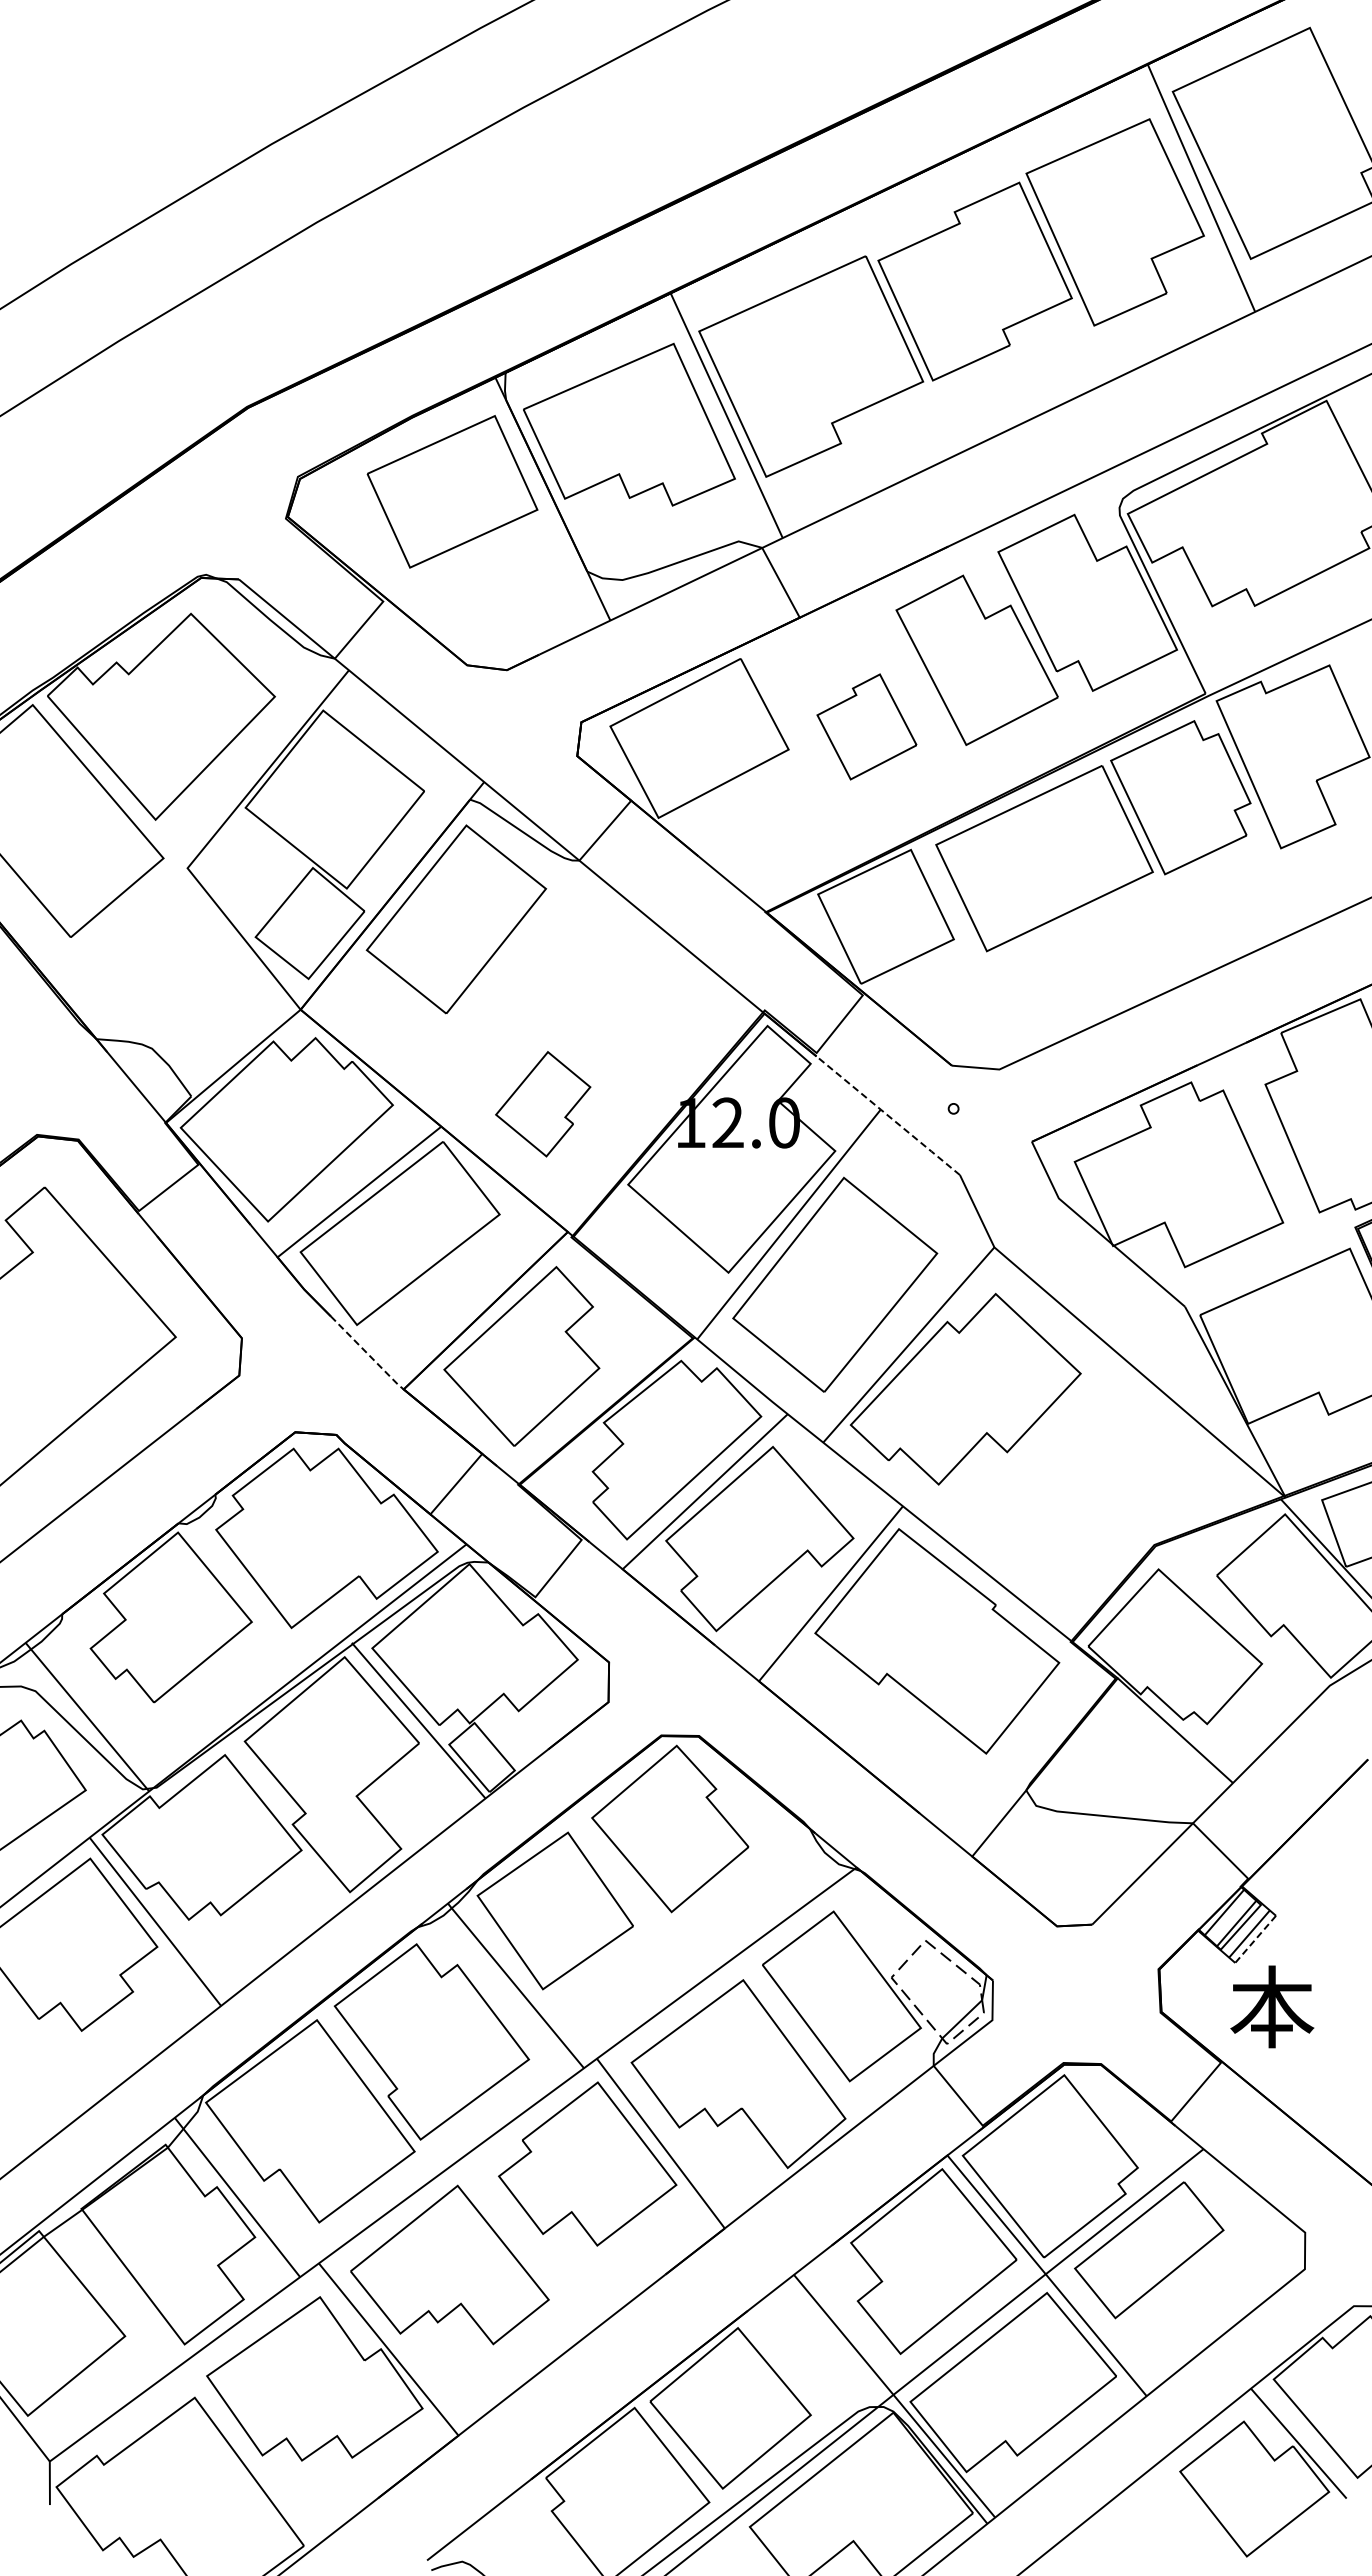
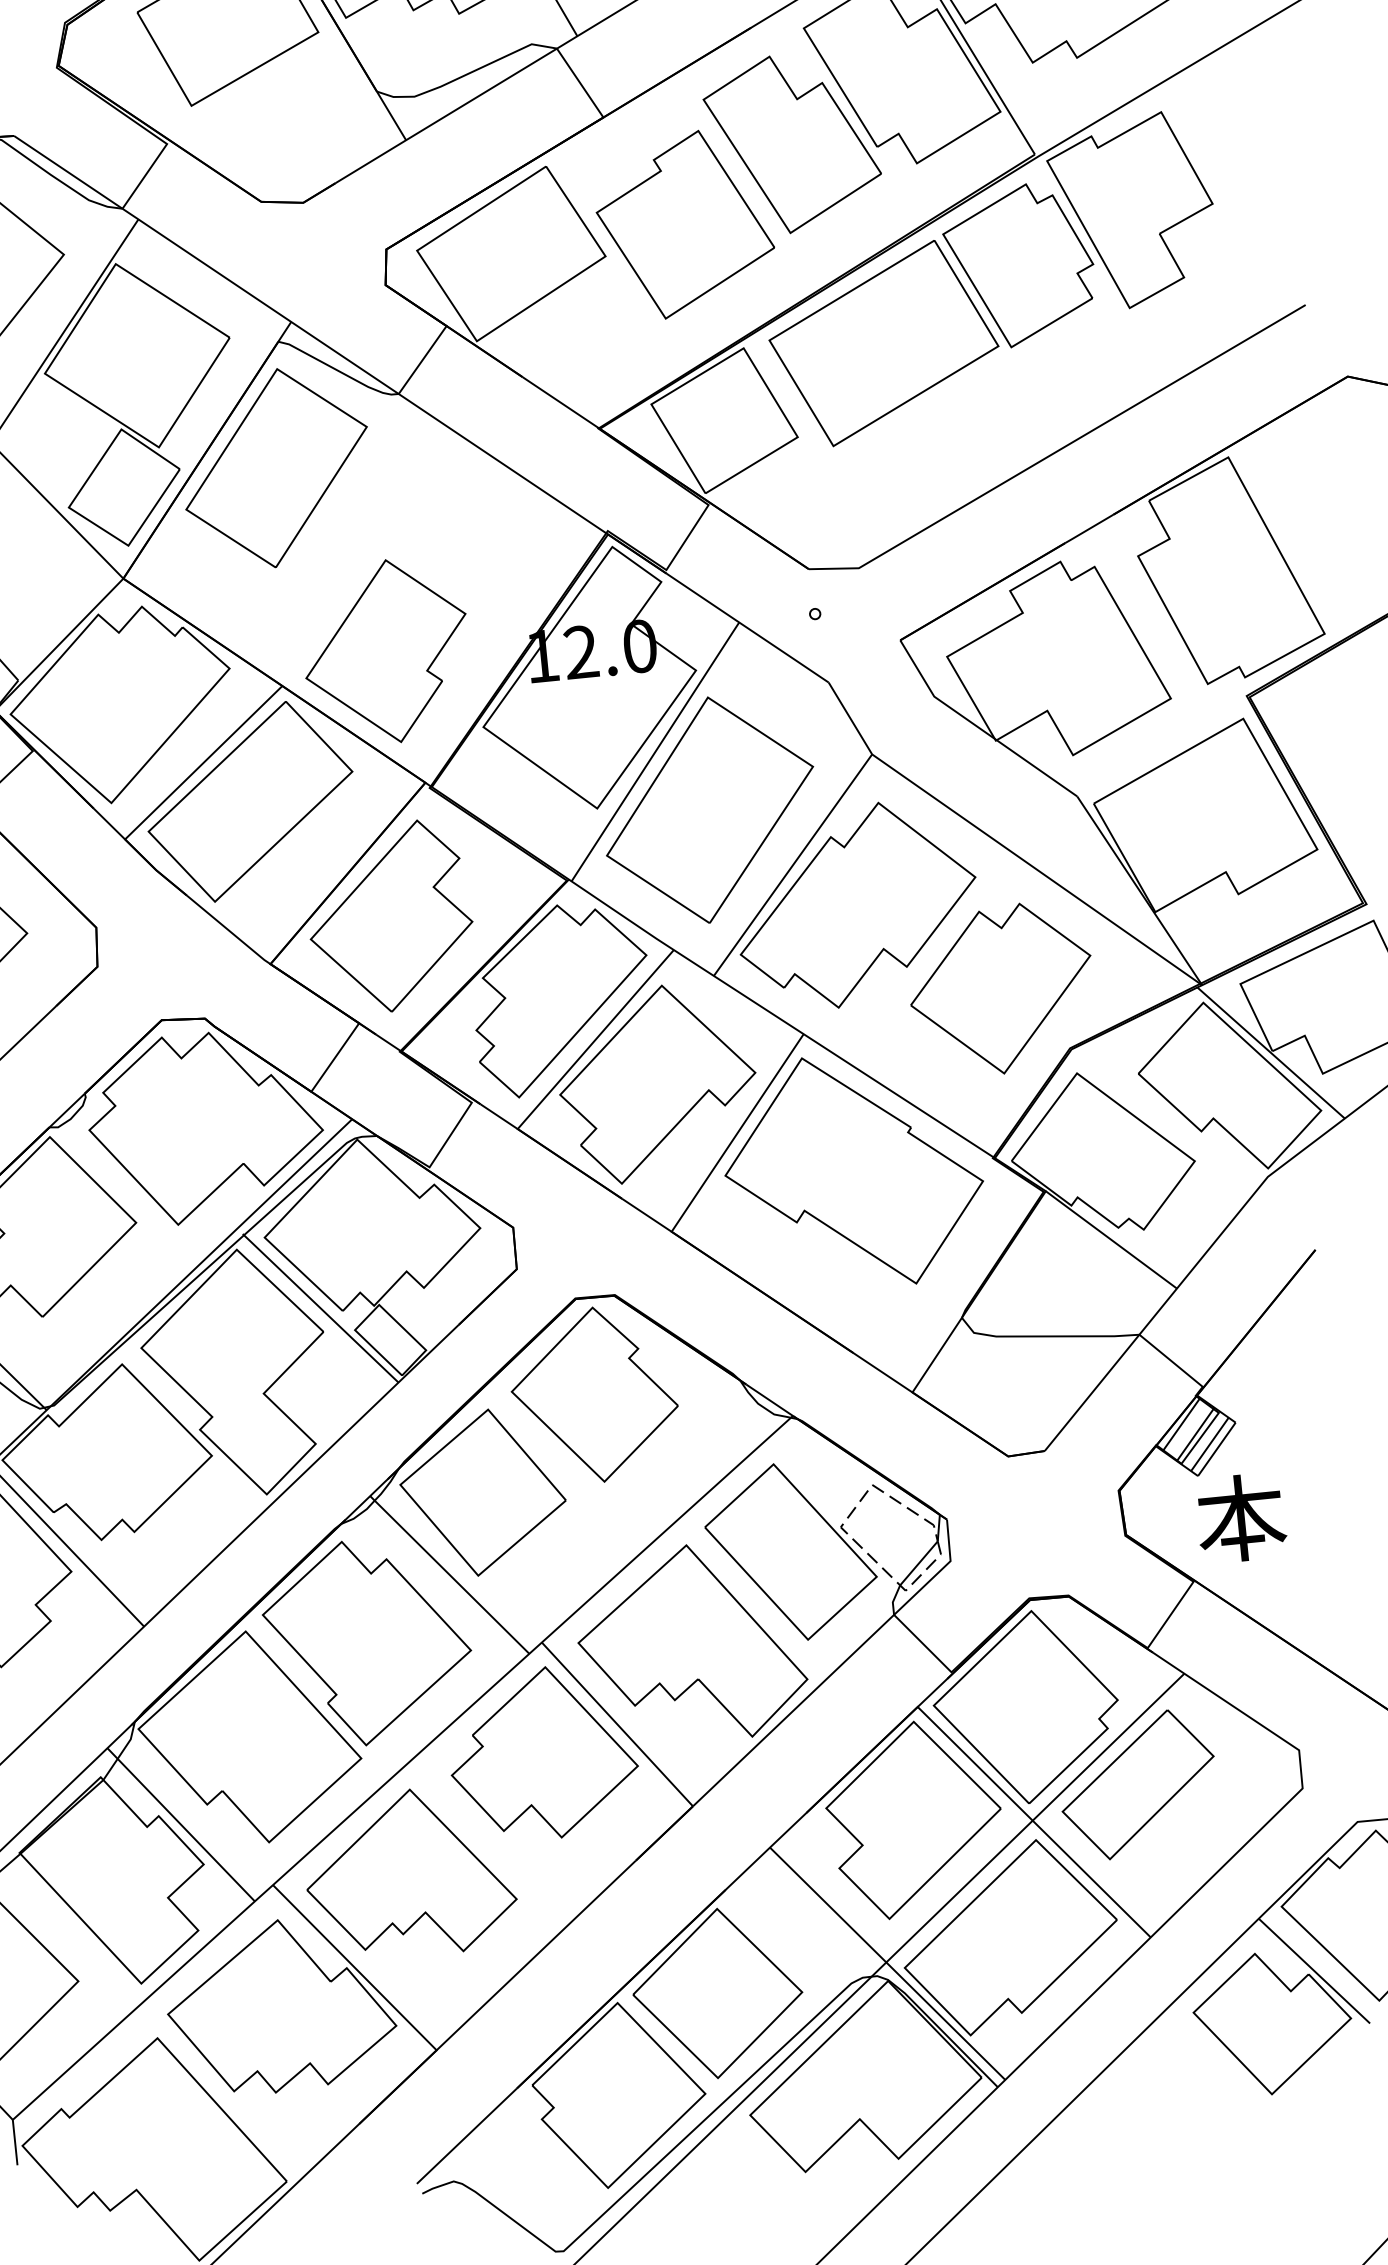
part: (866, 726) -> (684, 224), size x1.67
part: (542, 1104) -> (385, 652), size x1.67
line: (888, 1115) -> (747, 627), dashed -> solid
line: (367, 1353) -> (228, 930), dashed -> solid
part: (1095, 1482) -> (1002, 989), added
line: (1255, 1939) -> (1216, 1449), dashed -> solid

